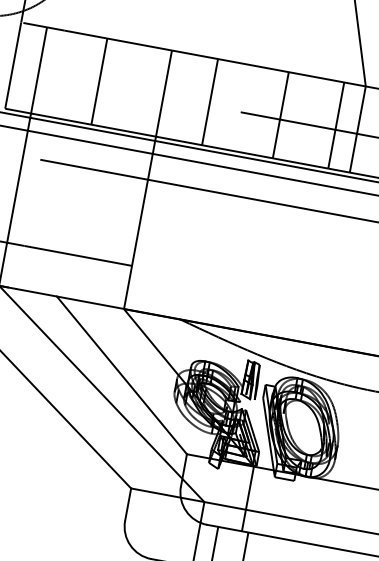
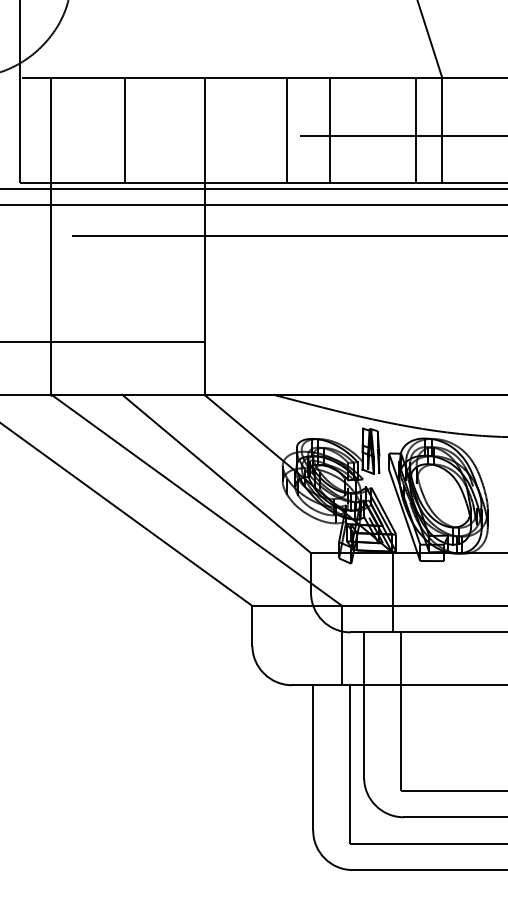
line: (210, 102) -> (287, 130), moved
line: (280, 115) -> (329, 130), moved

